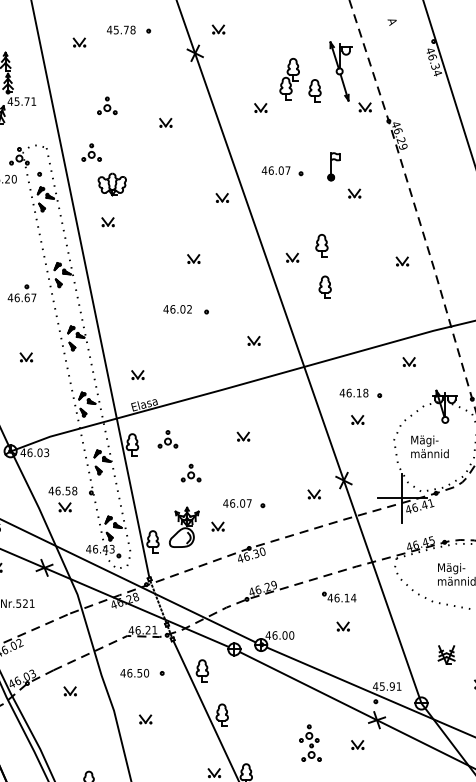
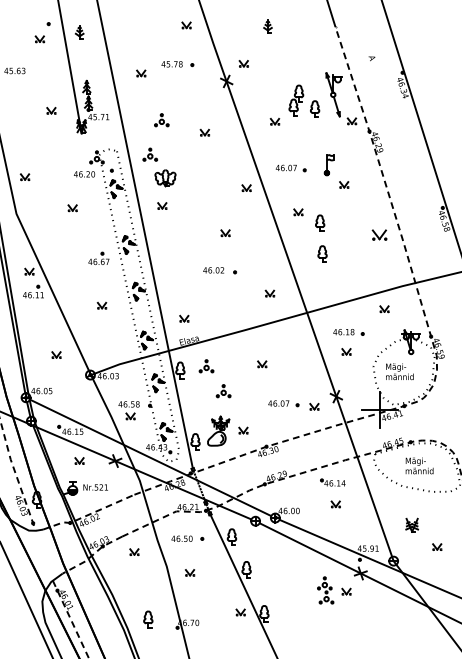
part: (292, 258) -> (298, 212), moved
part: (402, 260) -> (379, 234), size x1.6
part: (243, 503) -> (283, 403), moved
part: (310, 743) -> (325, 590), moved

